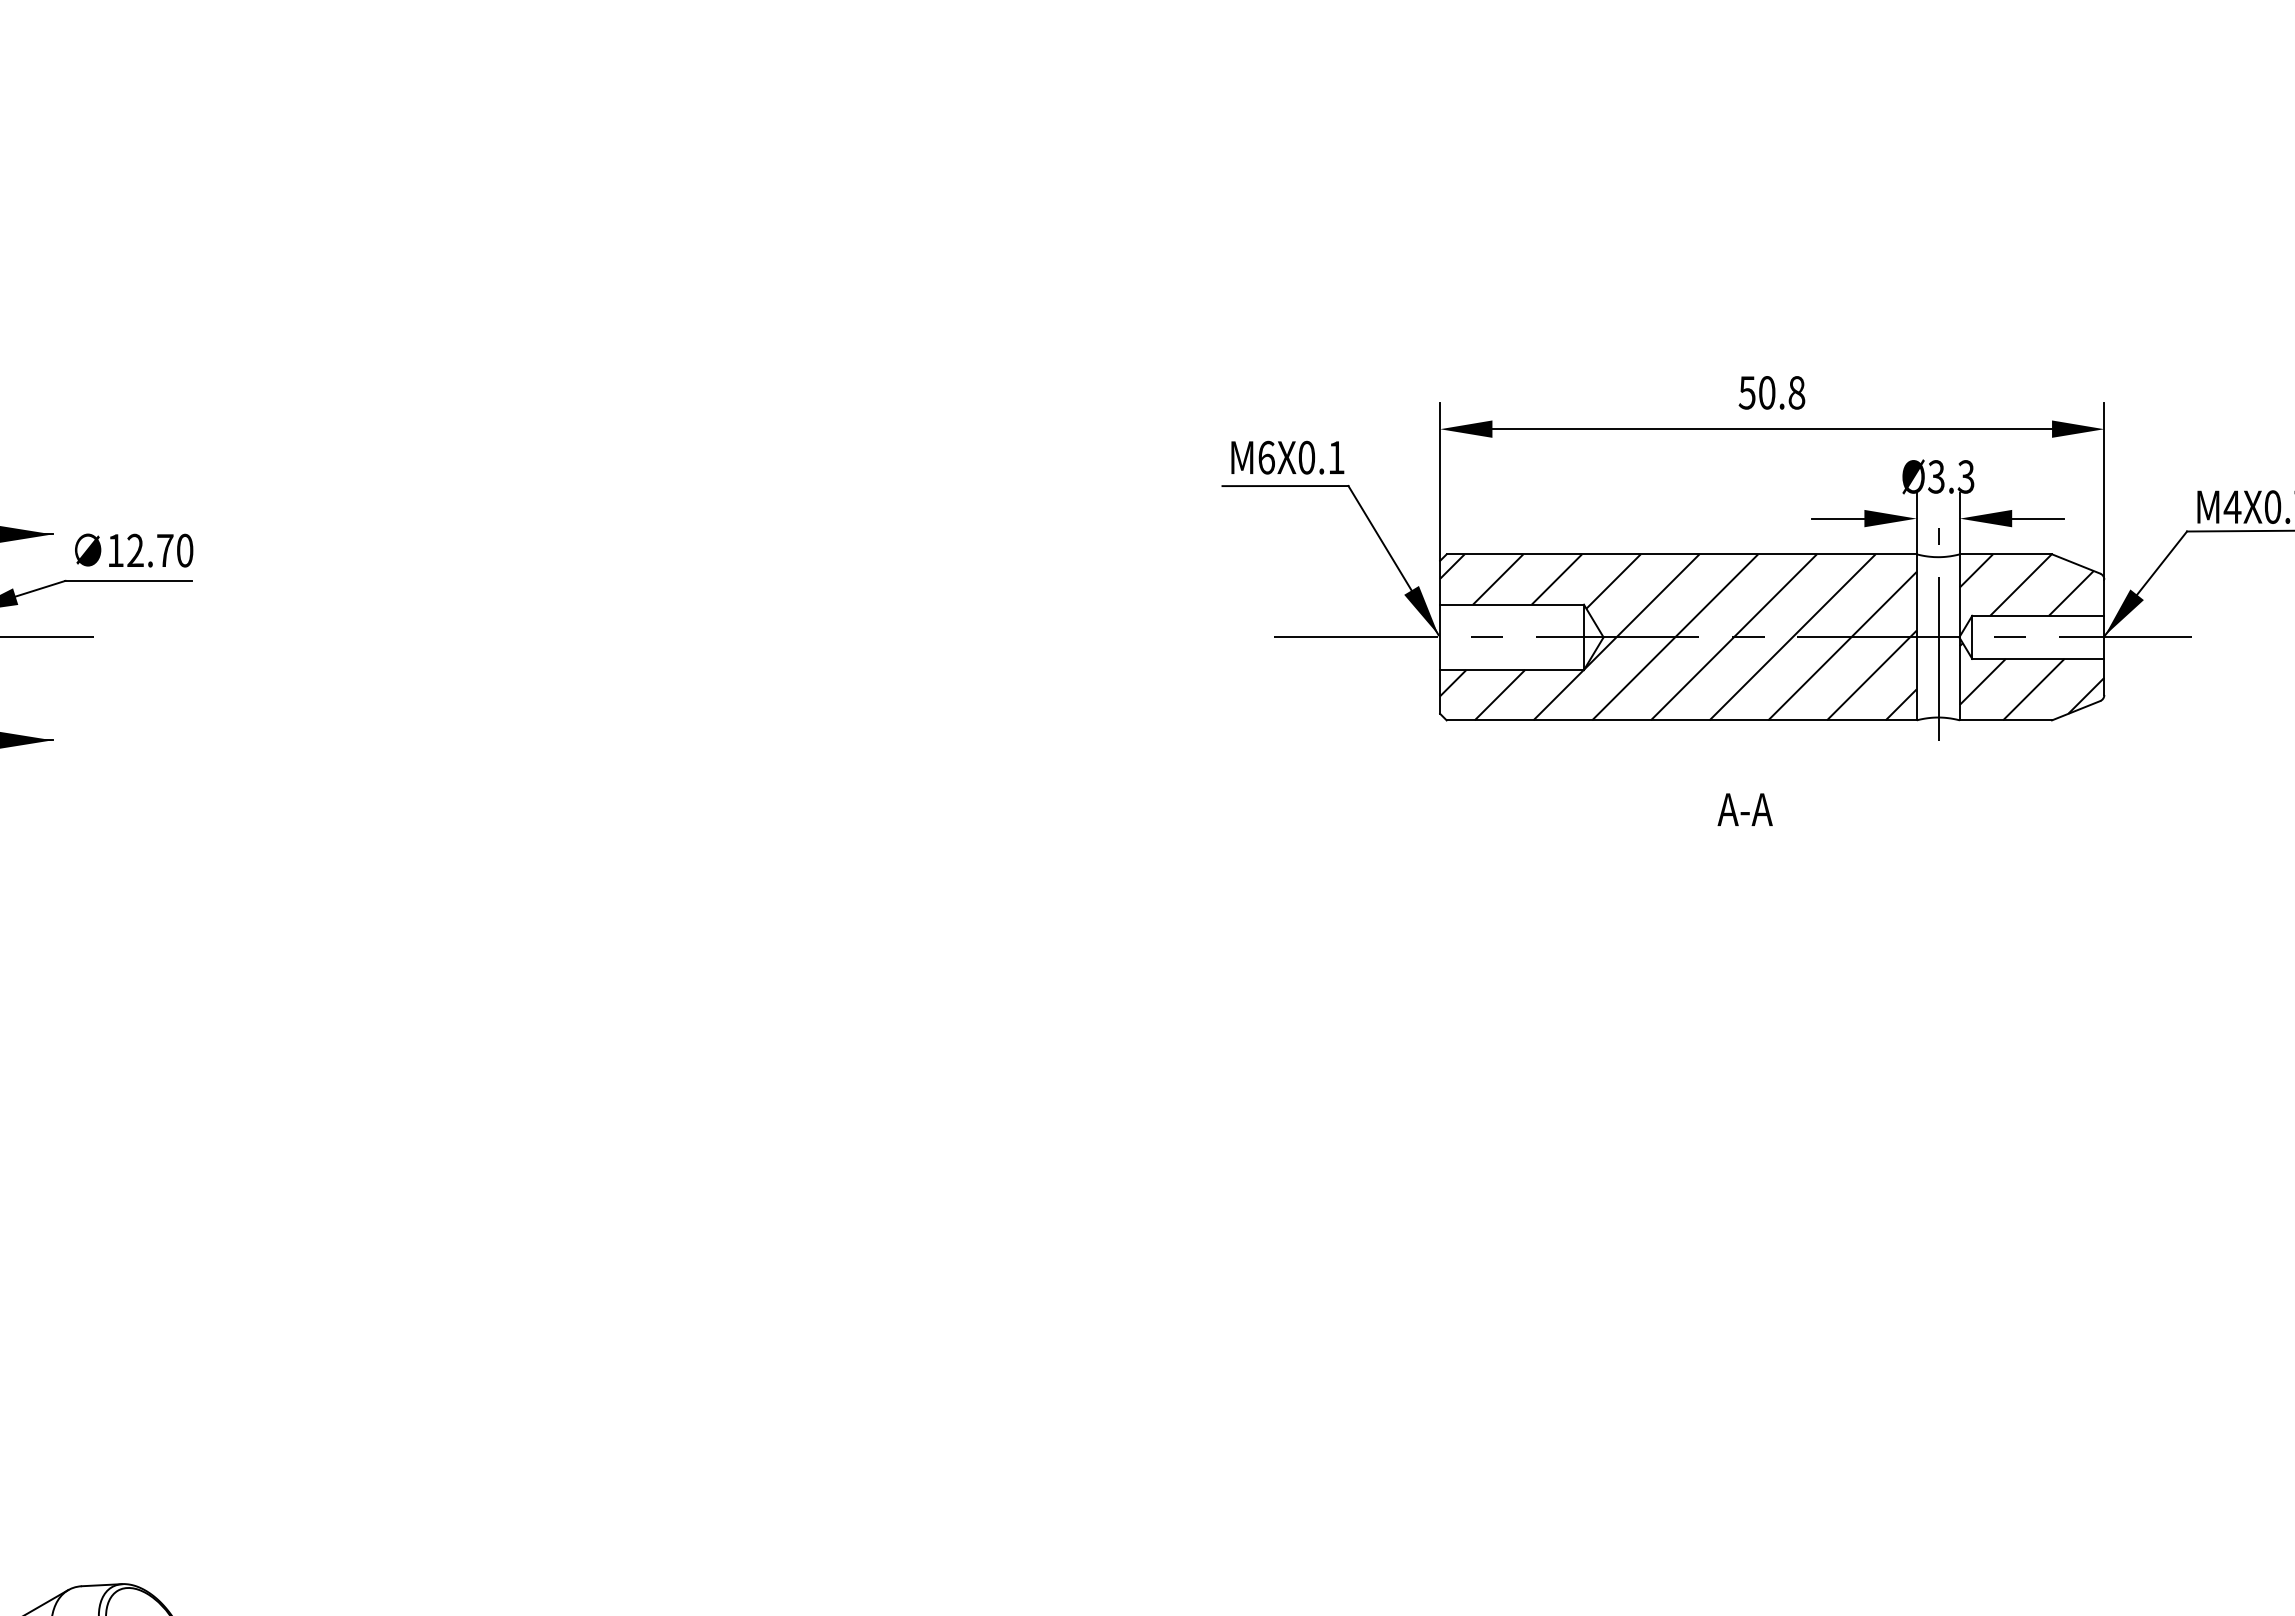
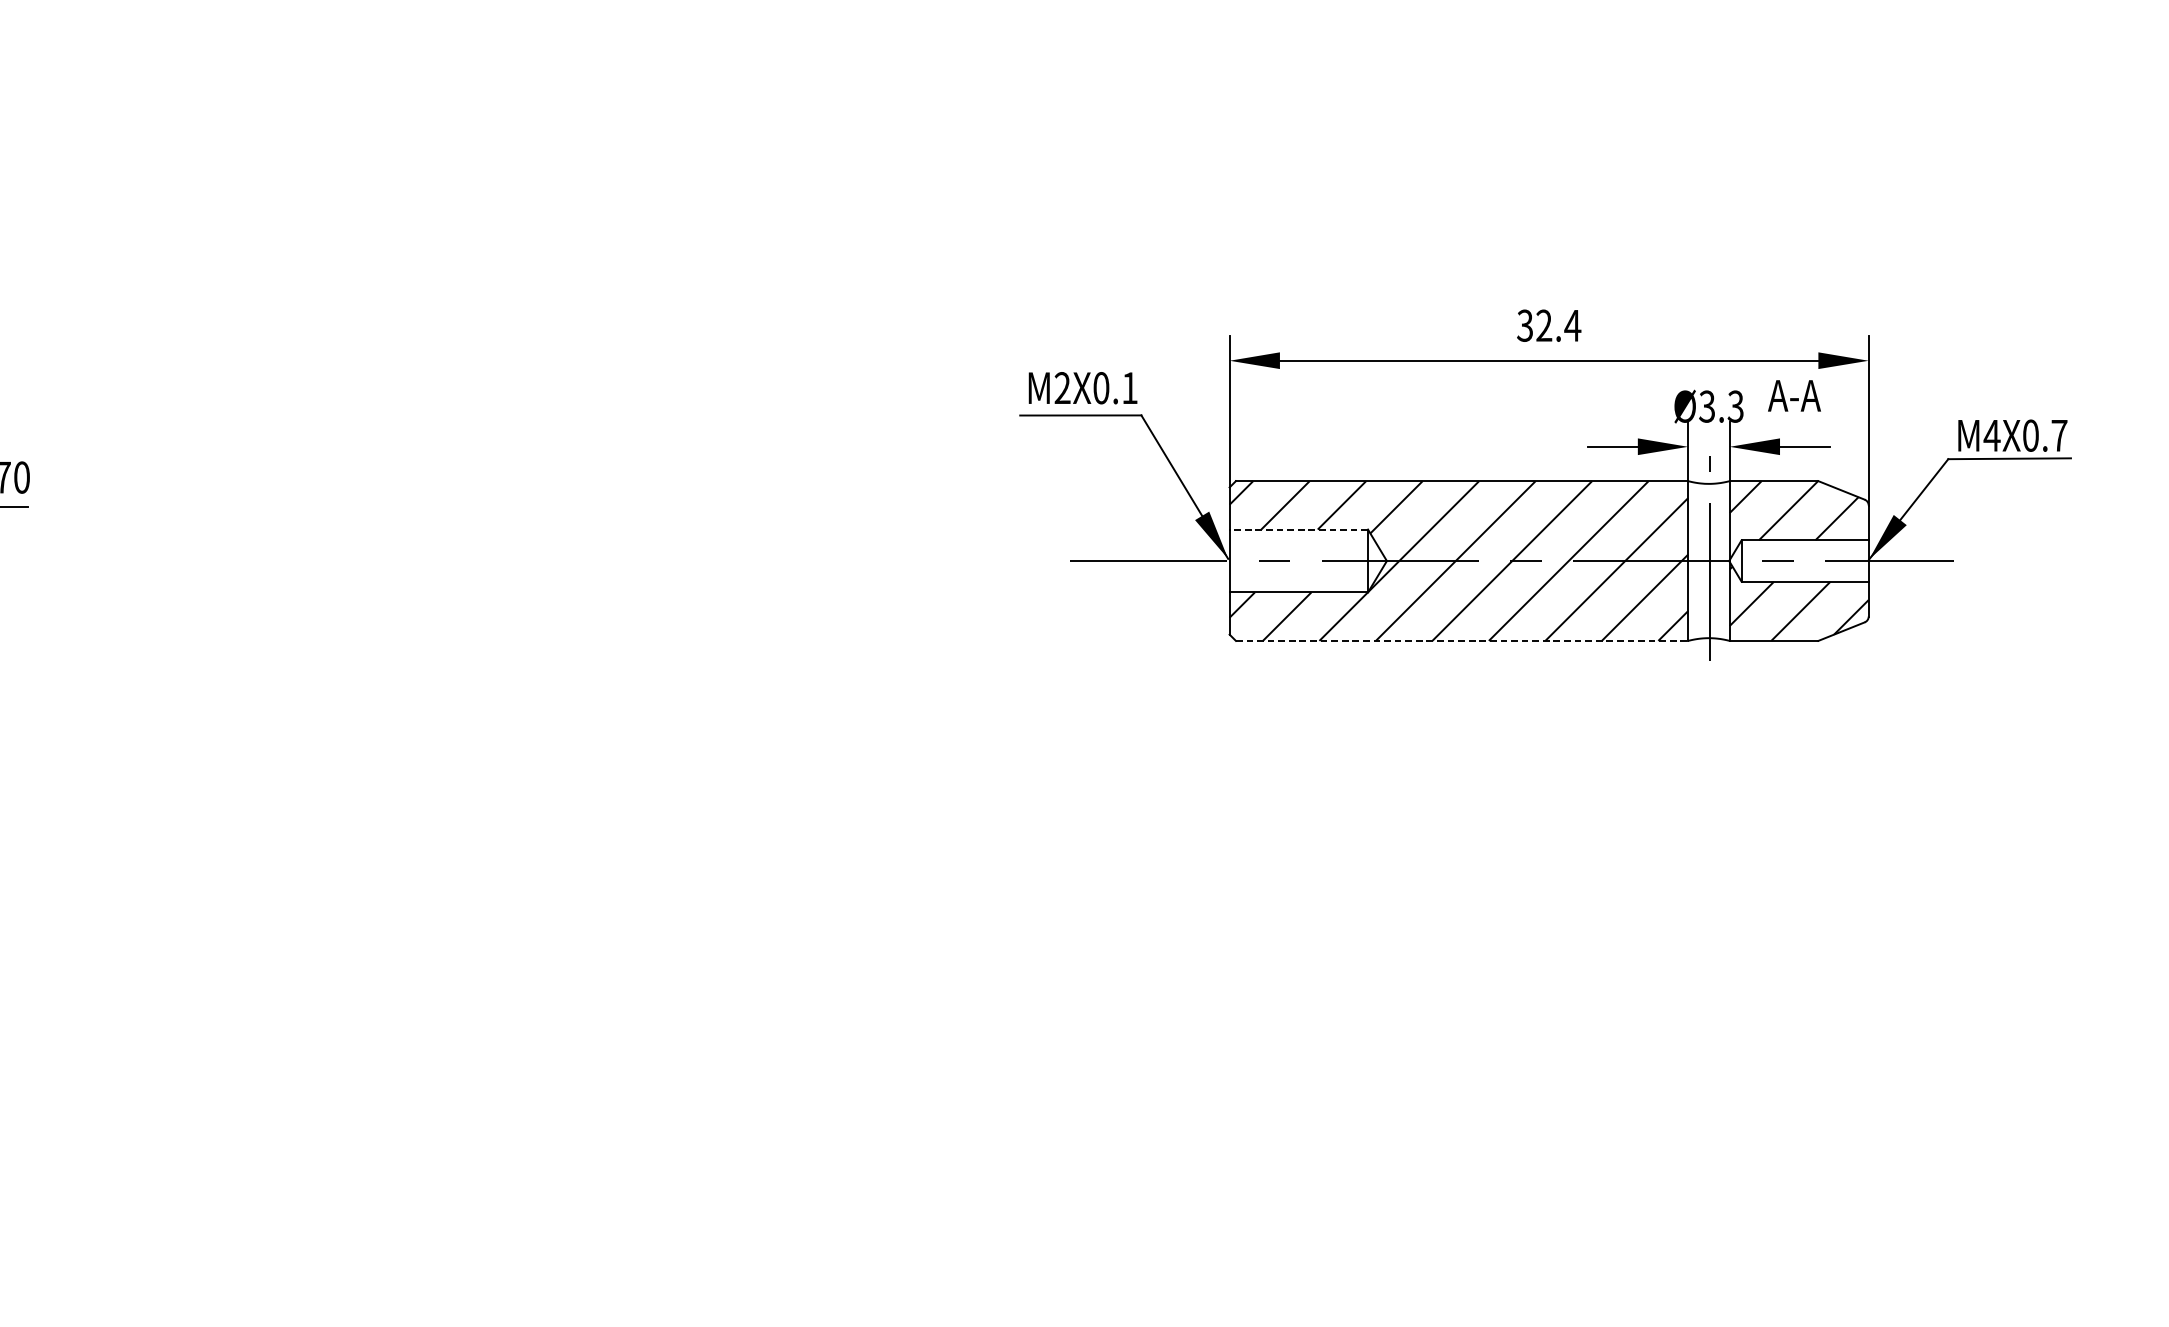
text: (1772, 392) -> (1549, 325), 50.8 -> 32.4
text: (1266, 457) -> (1062, 387), M6X0.1 -> M2X0.1
line: (1512, 604) -> (1299, 529), solid -> dashed
line: (1682, 720) -> (1462, 641), solid -> dashed
text: (1744, 809) -> (1793, 395), moved

